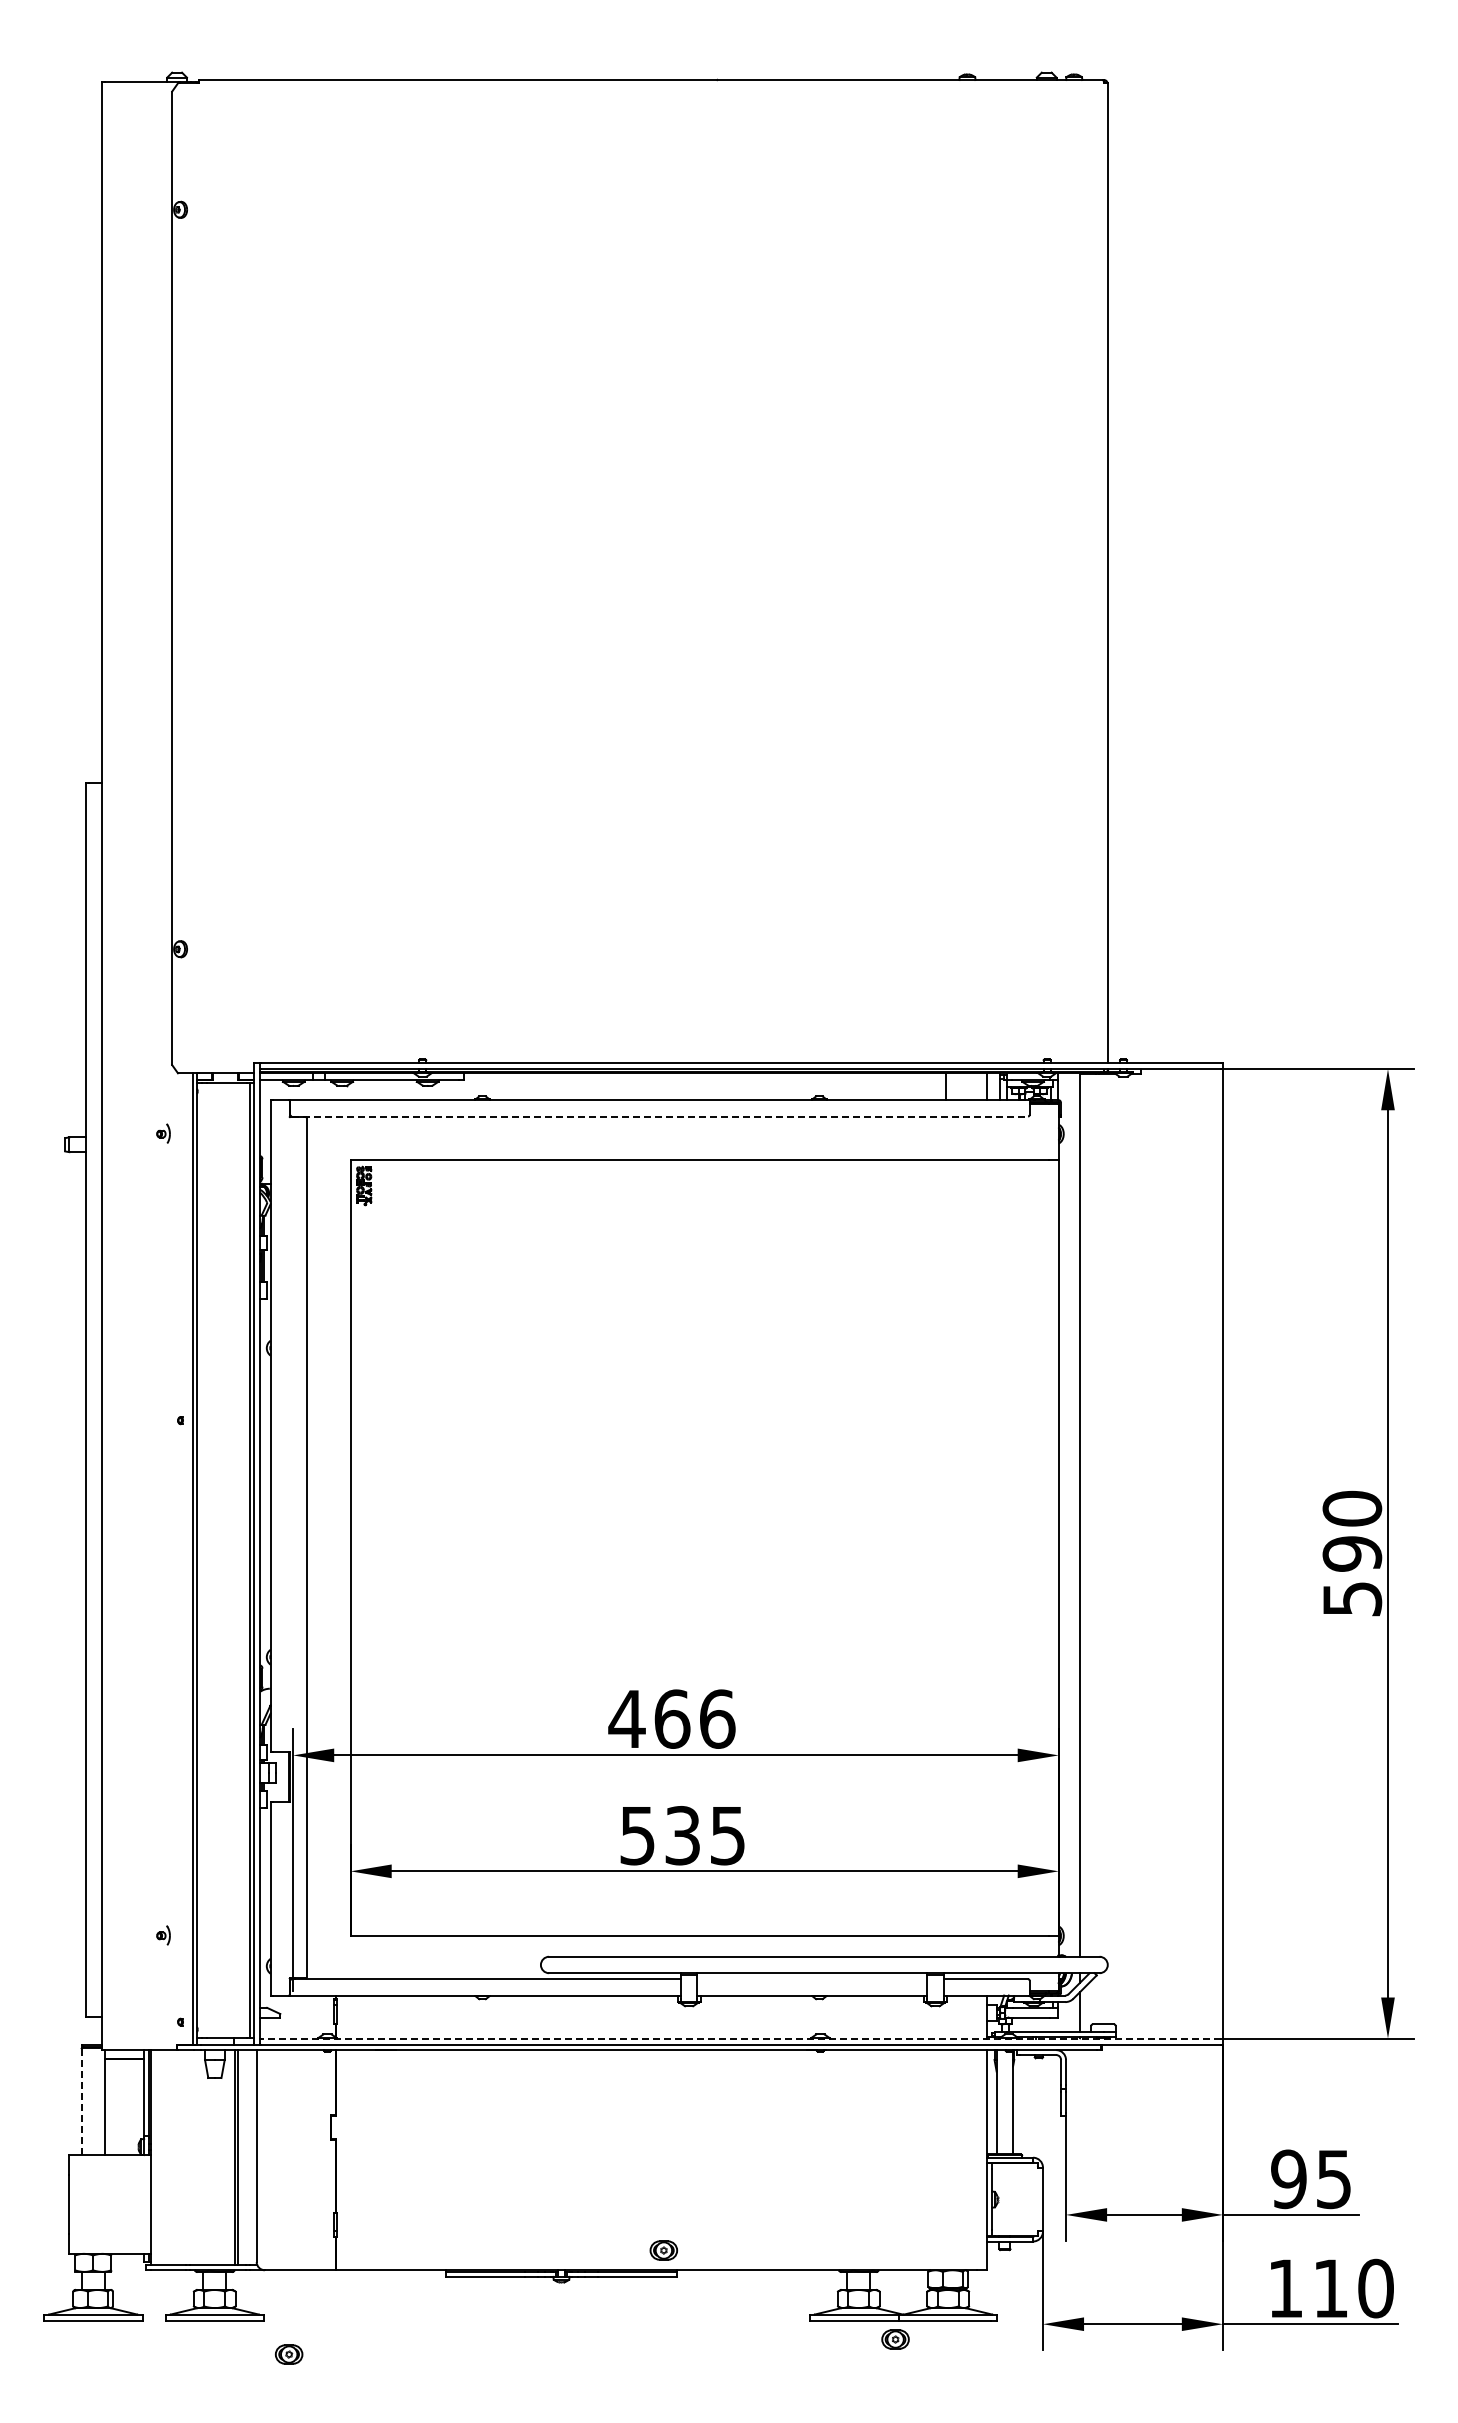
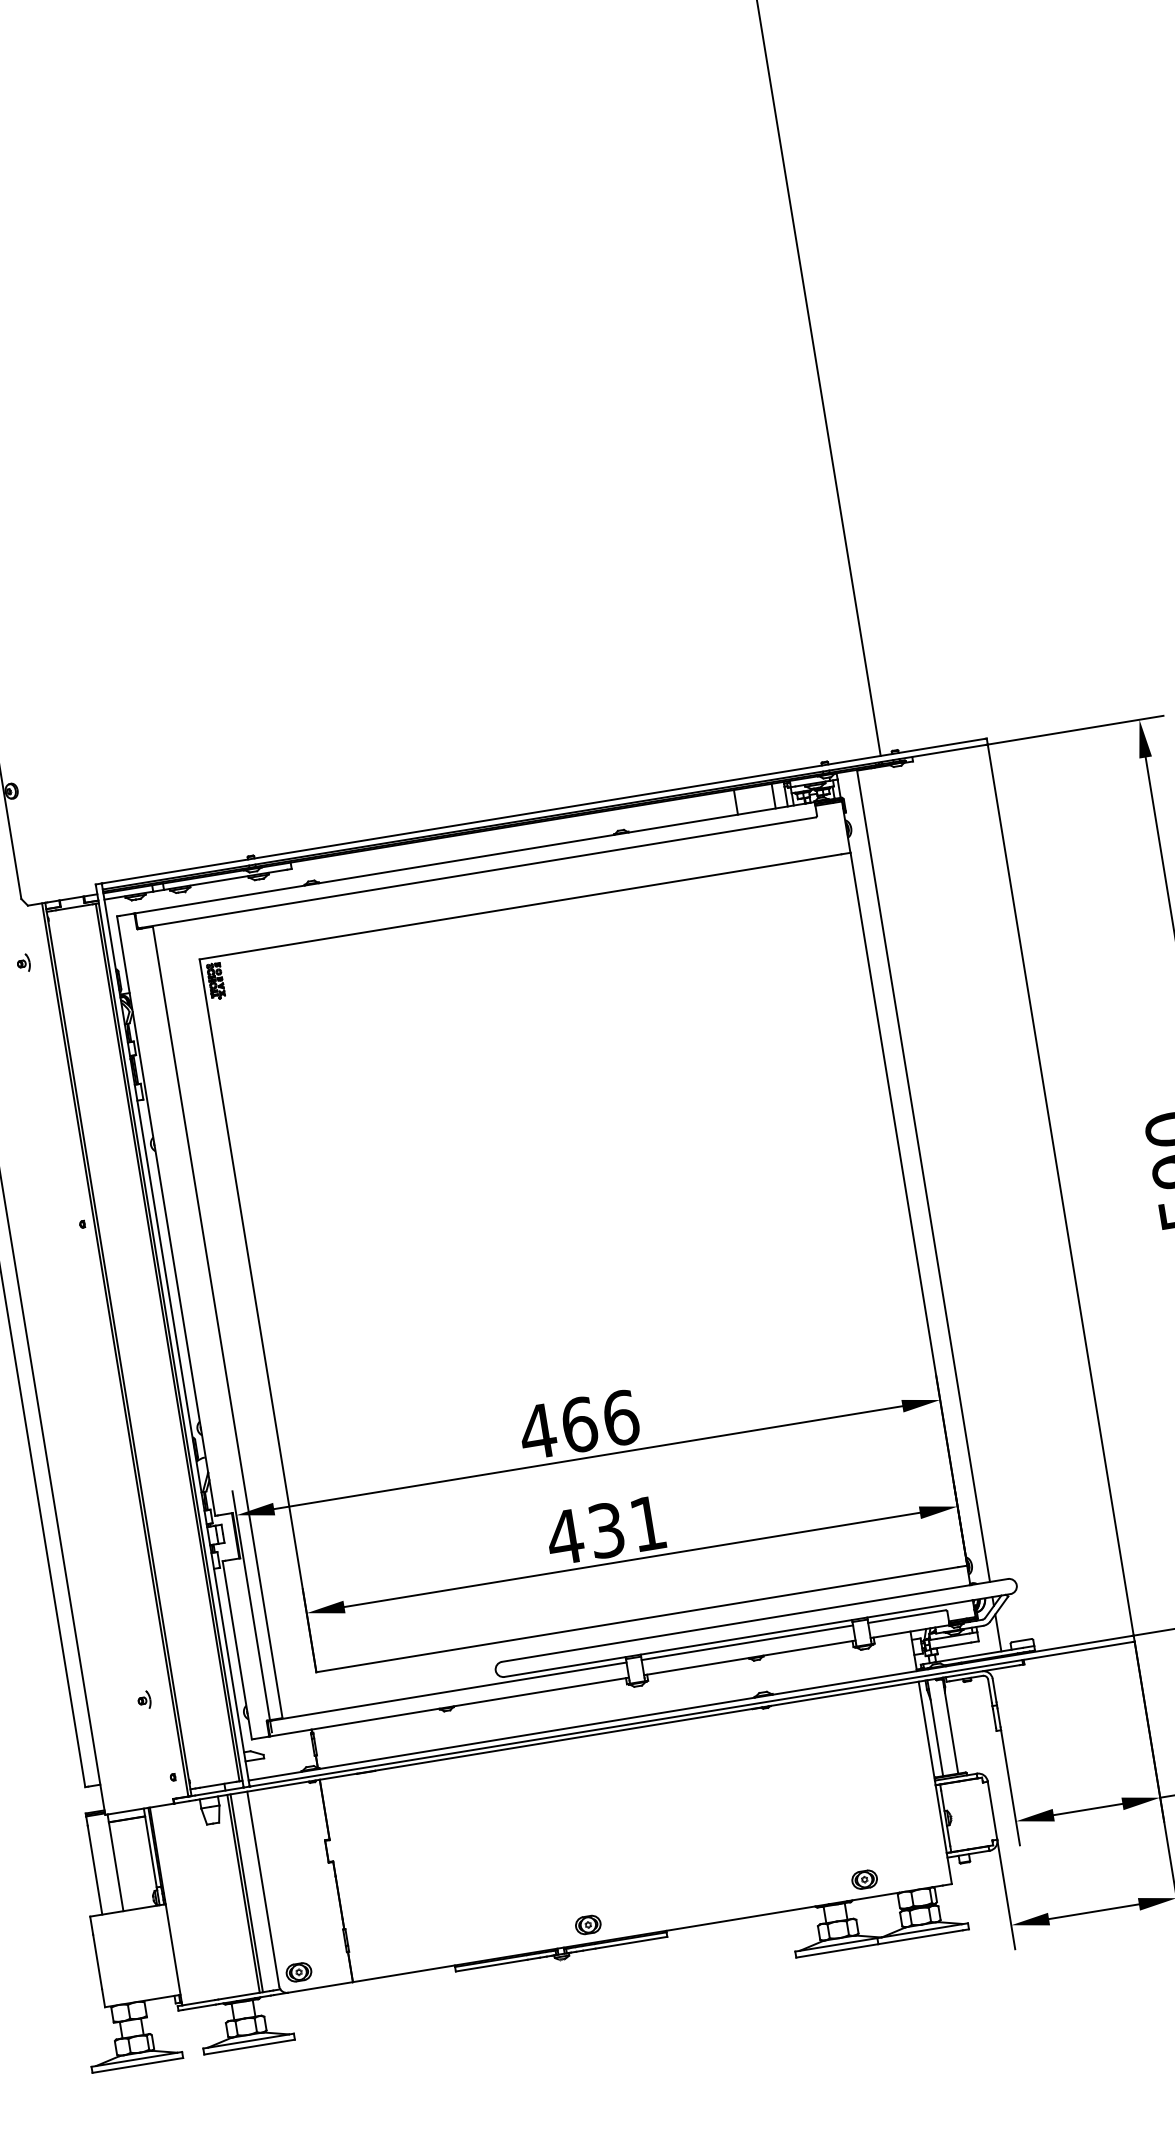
line: (660, 1116) -> (477, 872), dashed -> solid
text: (681, 1836) -> (605, 1531), 535 -> 431
line: (812, 1979) -> (747, 1643), added
line: (740, 2038) -> (690, 1708), dashed -> solid
line: (81, 2101) -> (94, 1865), dashed -> solid
part: (663, 2250) -> (587, 1925), moved
part: (895, 2339) -> (864, 1879), moved
part: (288, 2354) -> (298, 1972), moved

